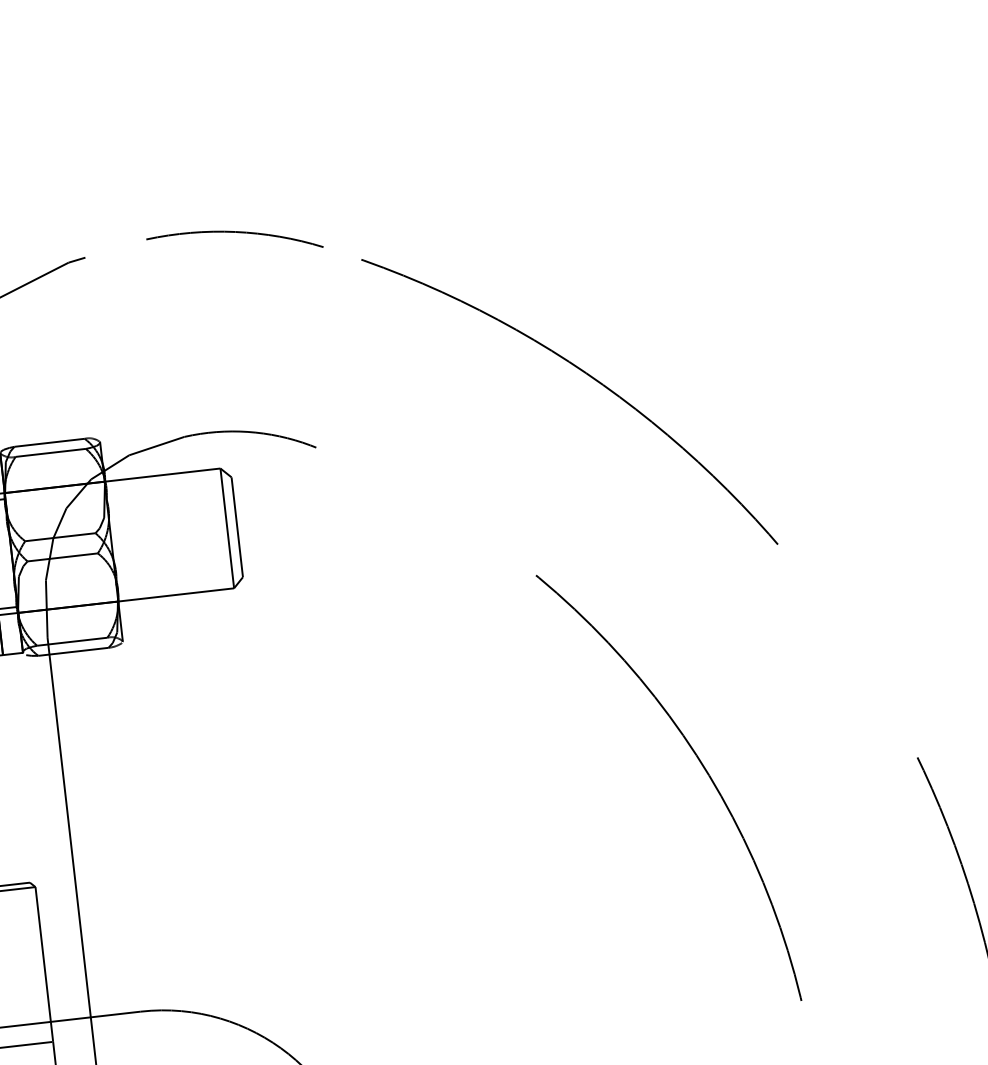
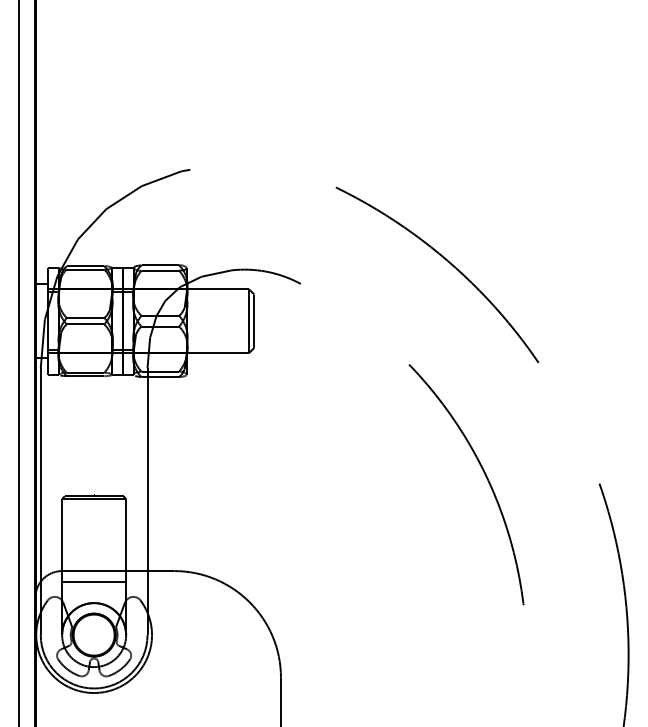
arc: (234, 234) -> (270, 166), removed

